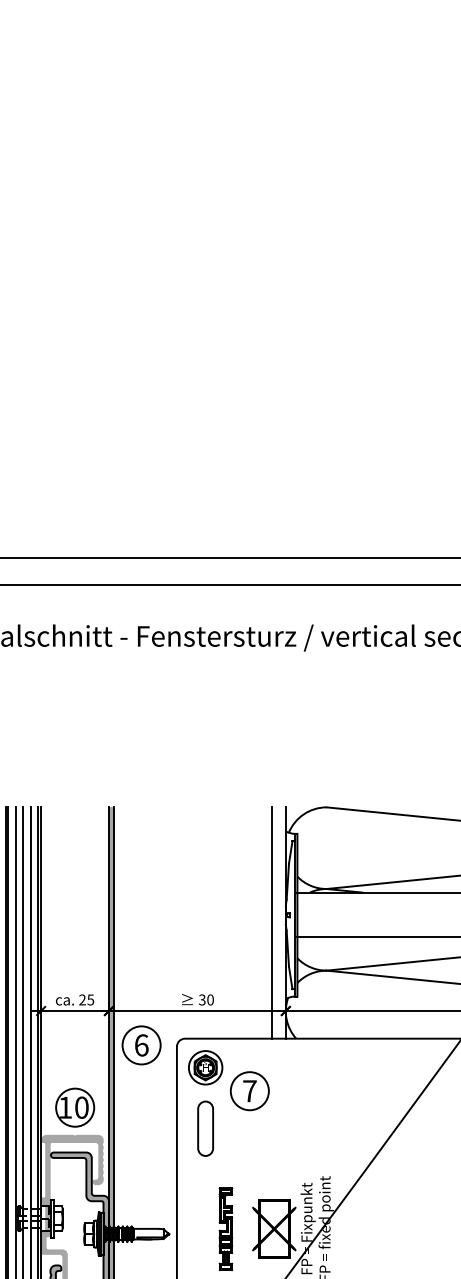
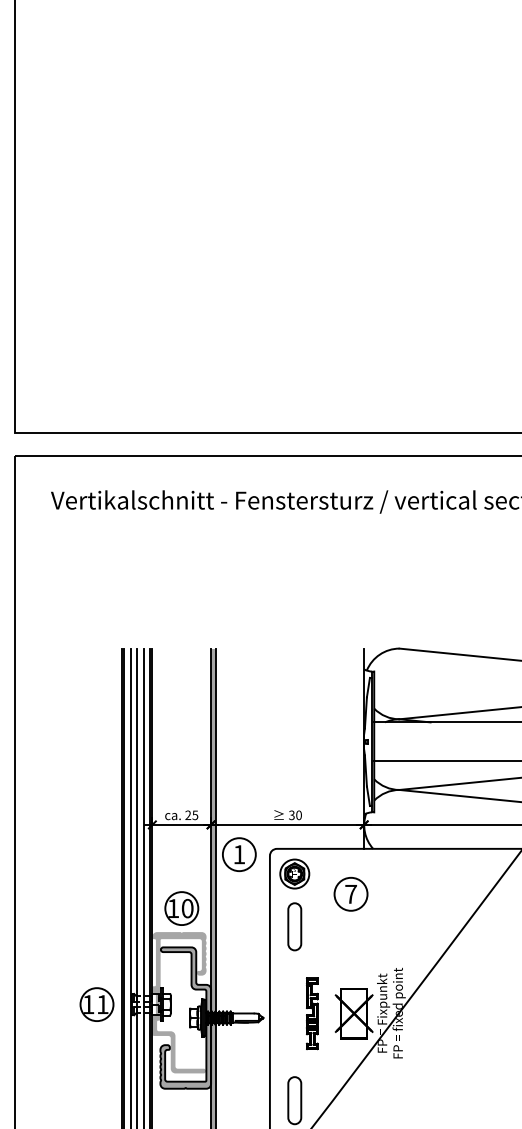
line: (272, 922) -> (352, 748), removed
text: (141, 1045) -> (239, 854), 6 -> 1
part: (249, 1091) -> (350, 894), moved

